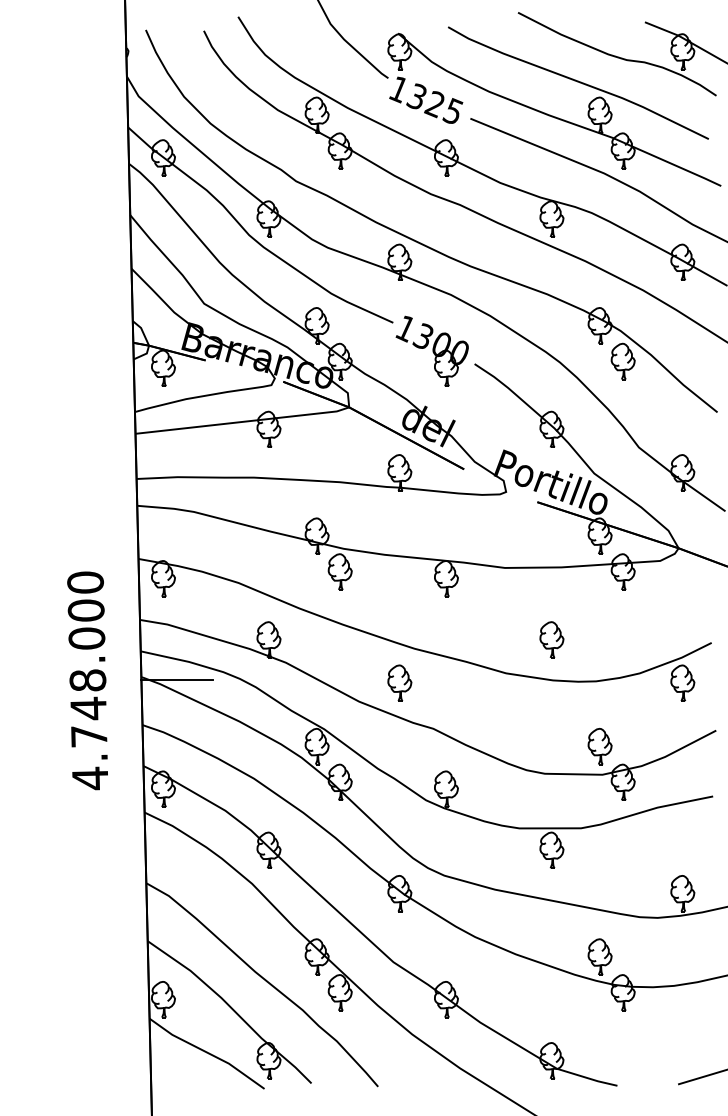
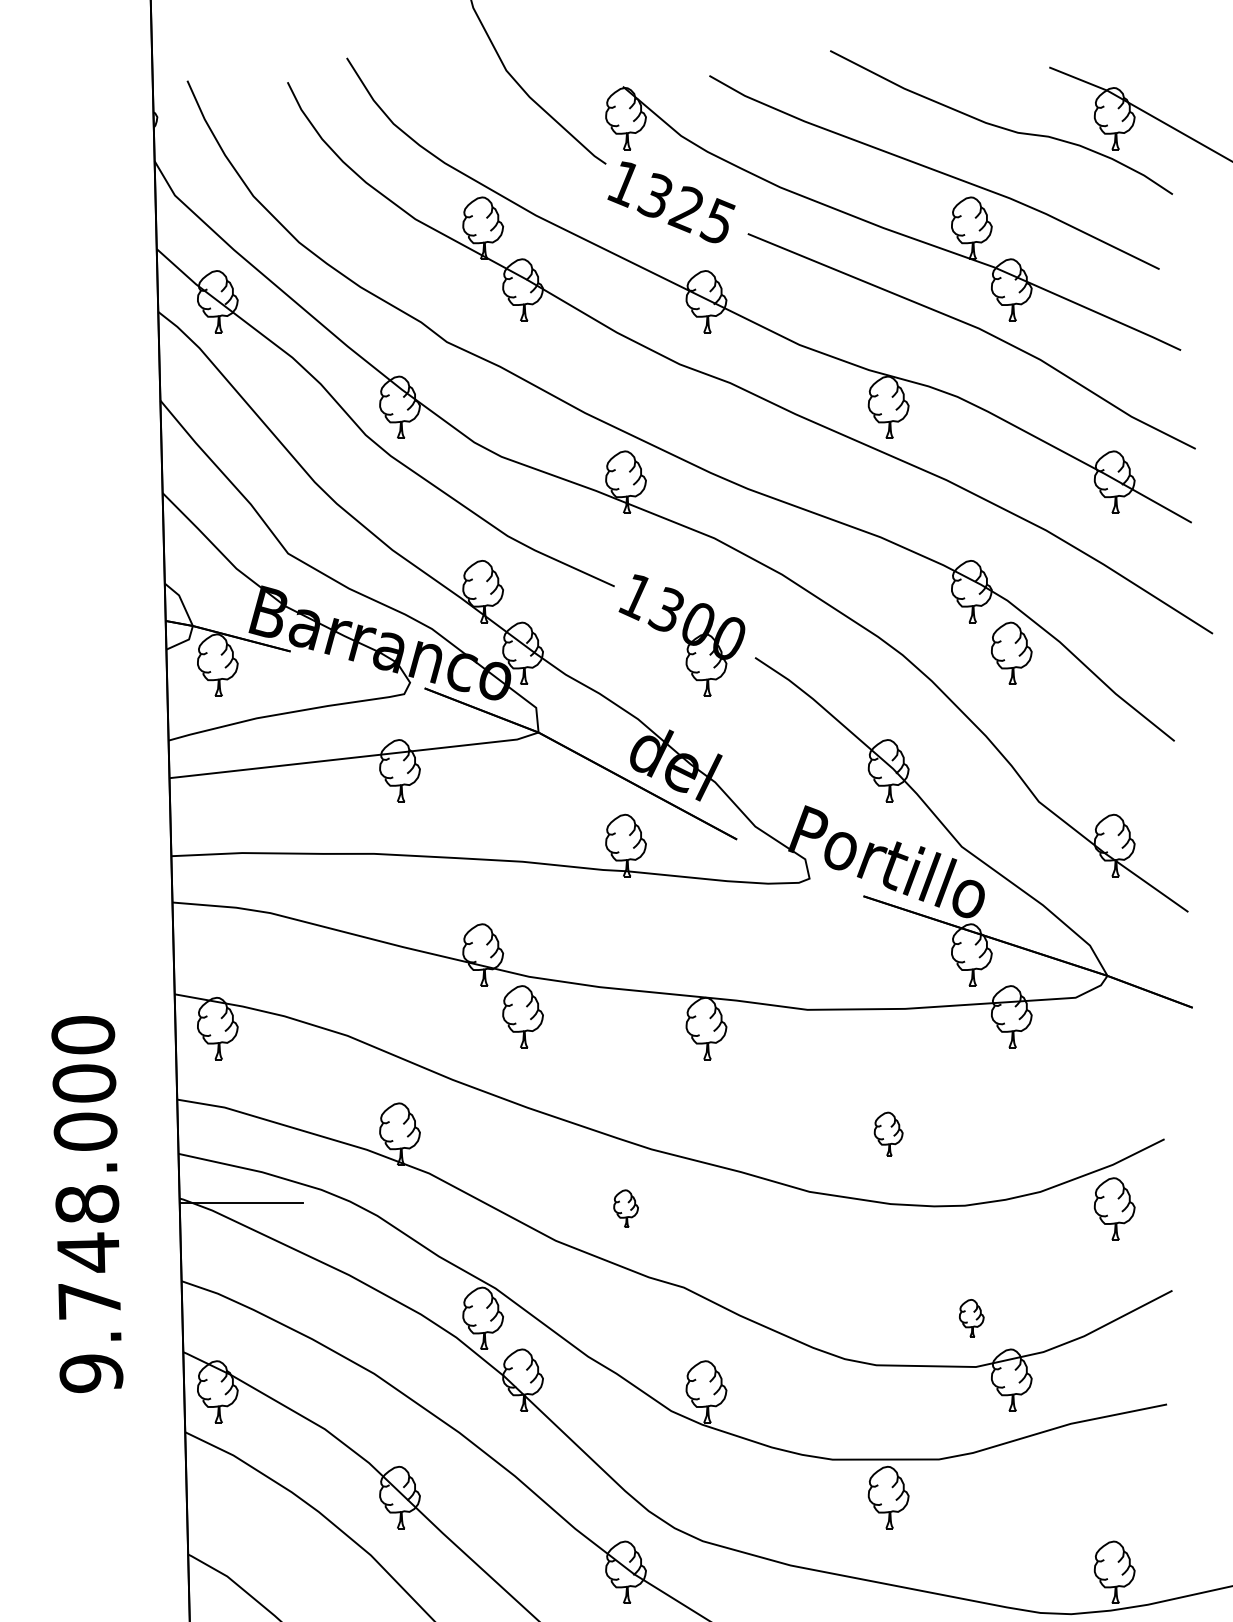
part: (551, 639) -> (887, 1133), size x0.7
part: (399, 682) -> (625, 1207), size x0.6
part: (599, 746) -> (970, 1318), size x0.6
text: (89, 778) -> (90, 1373), 4.748.000 -> 9.748.000

